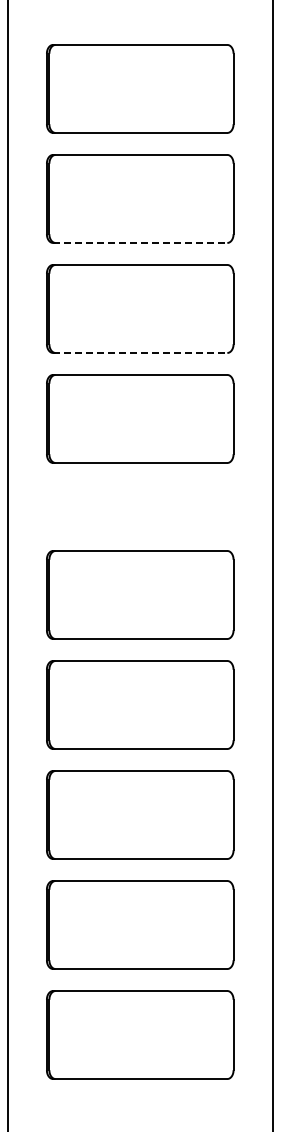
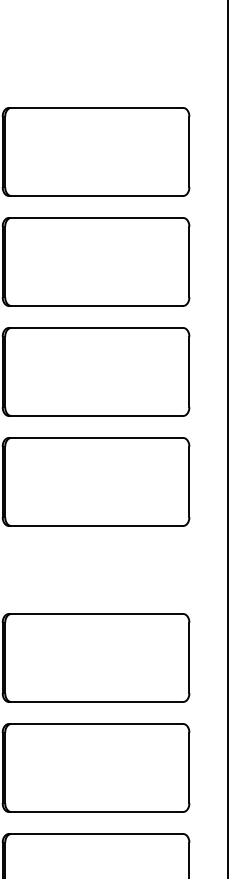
line: (140, 242) -> (96, 305), dashed -> solid
line: (140, 352) -> (96, 415), dashed -> solid

